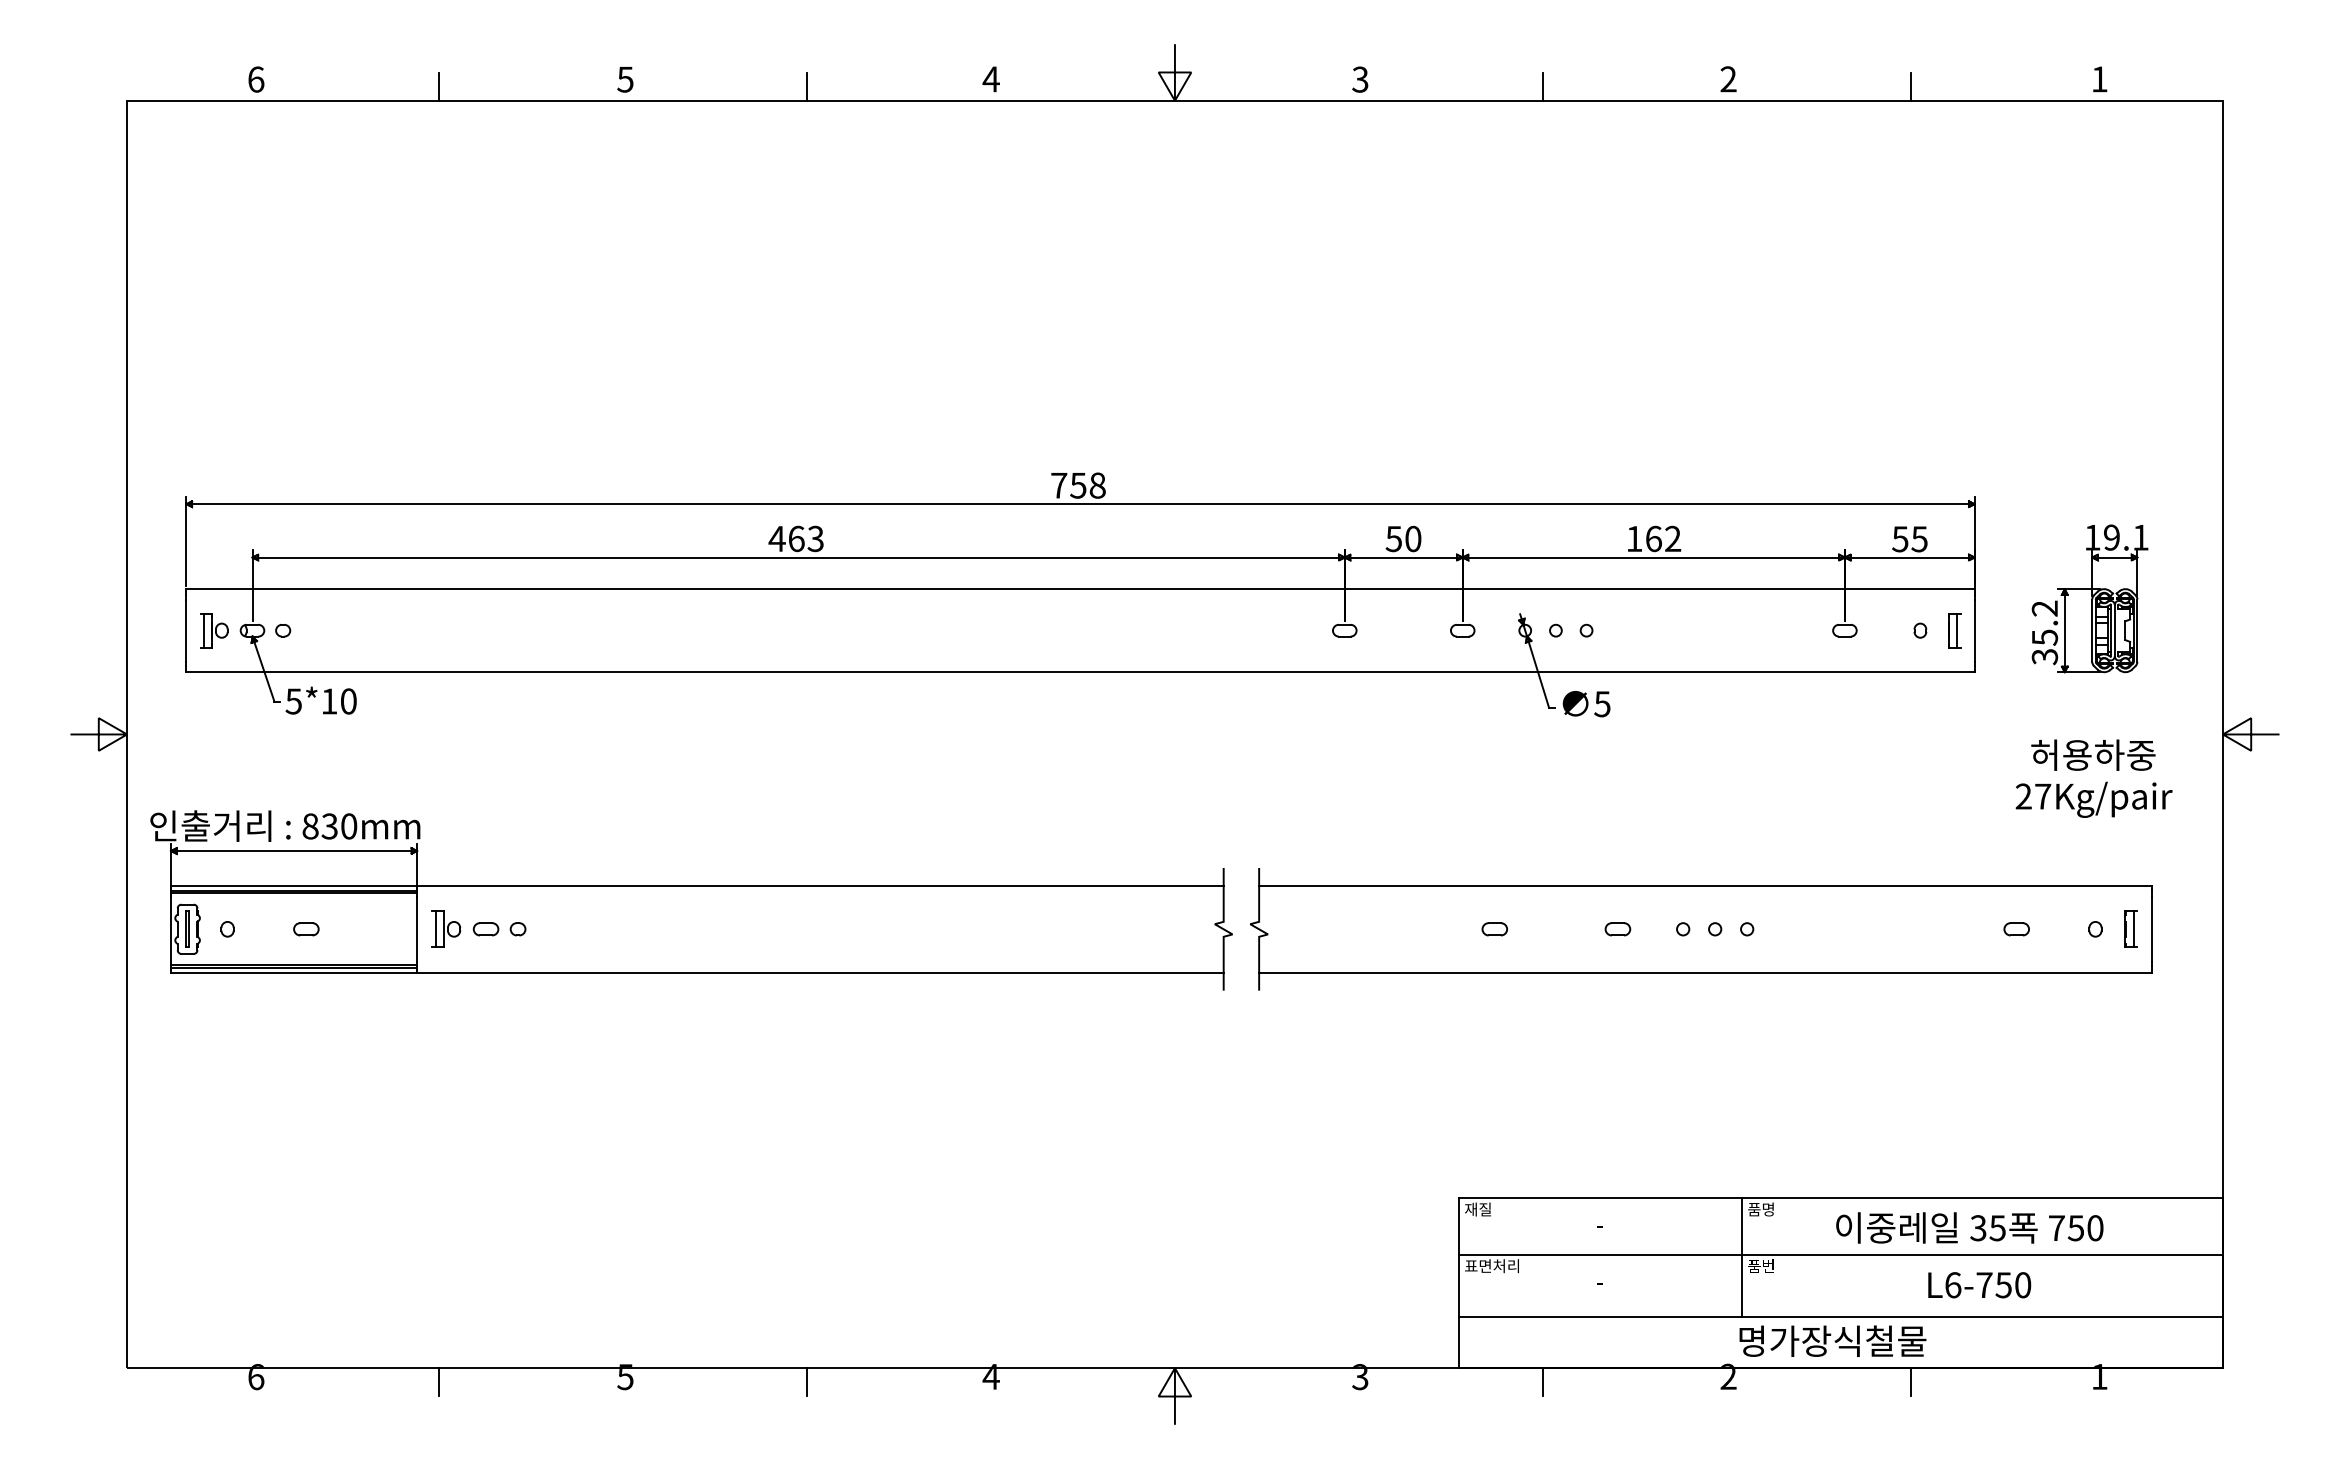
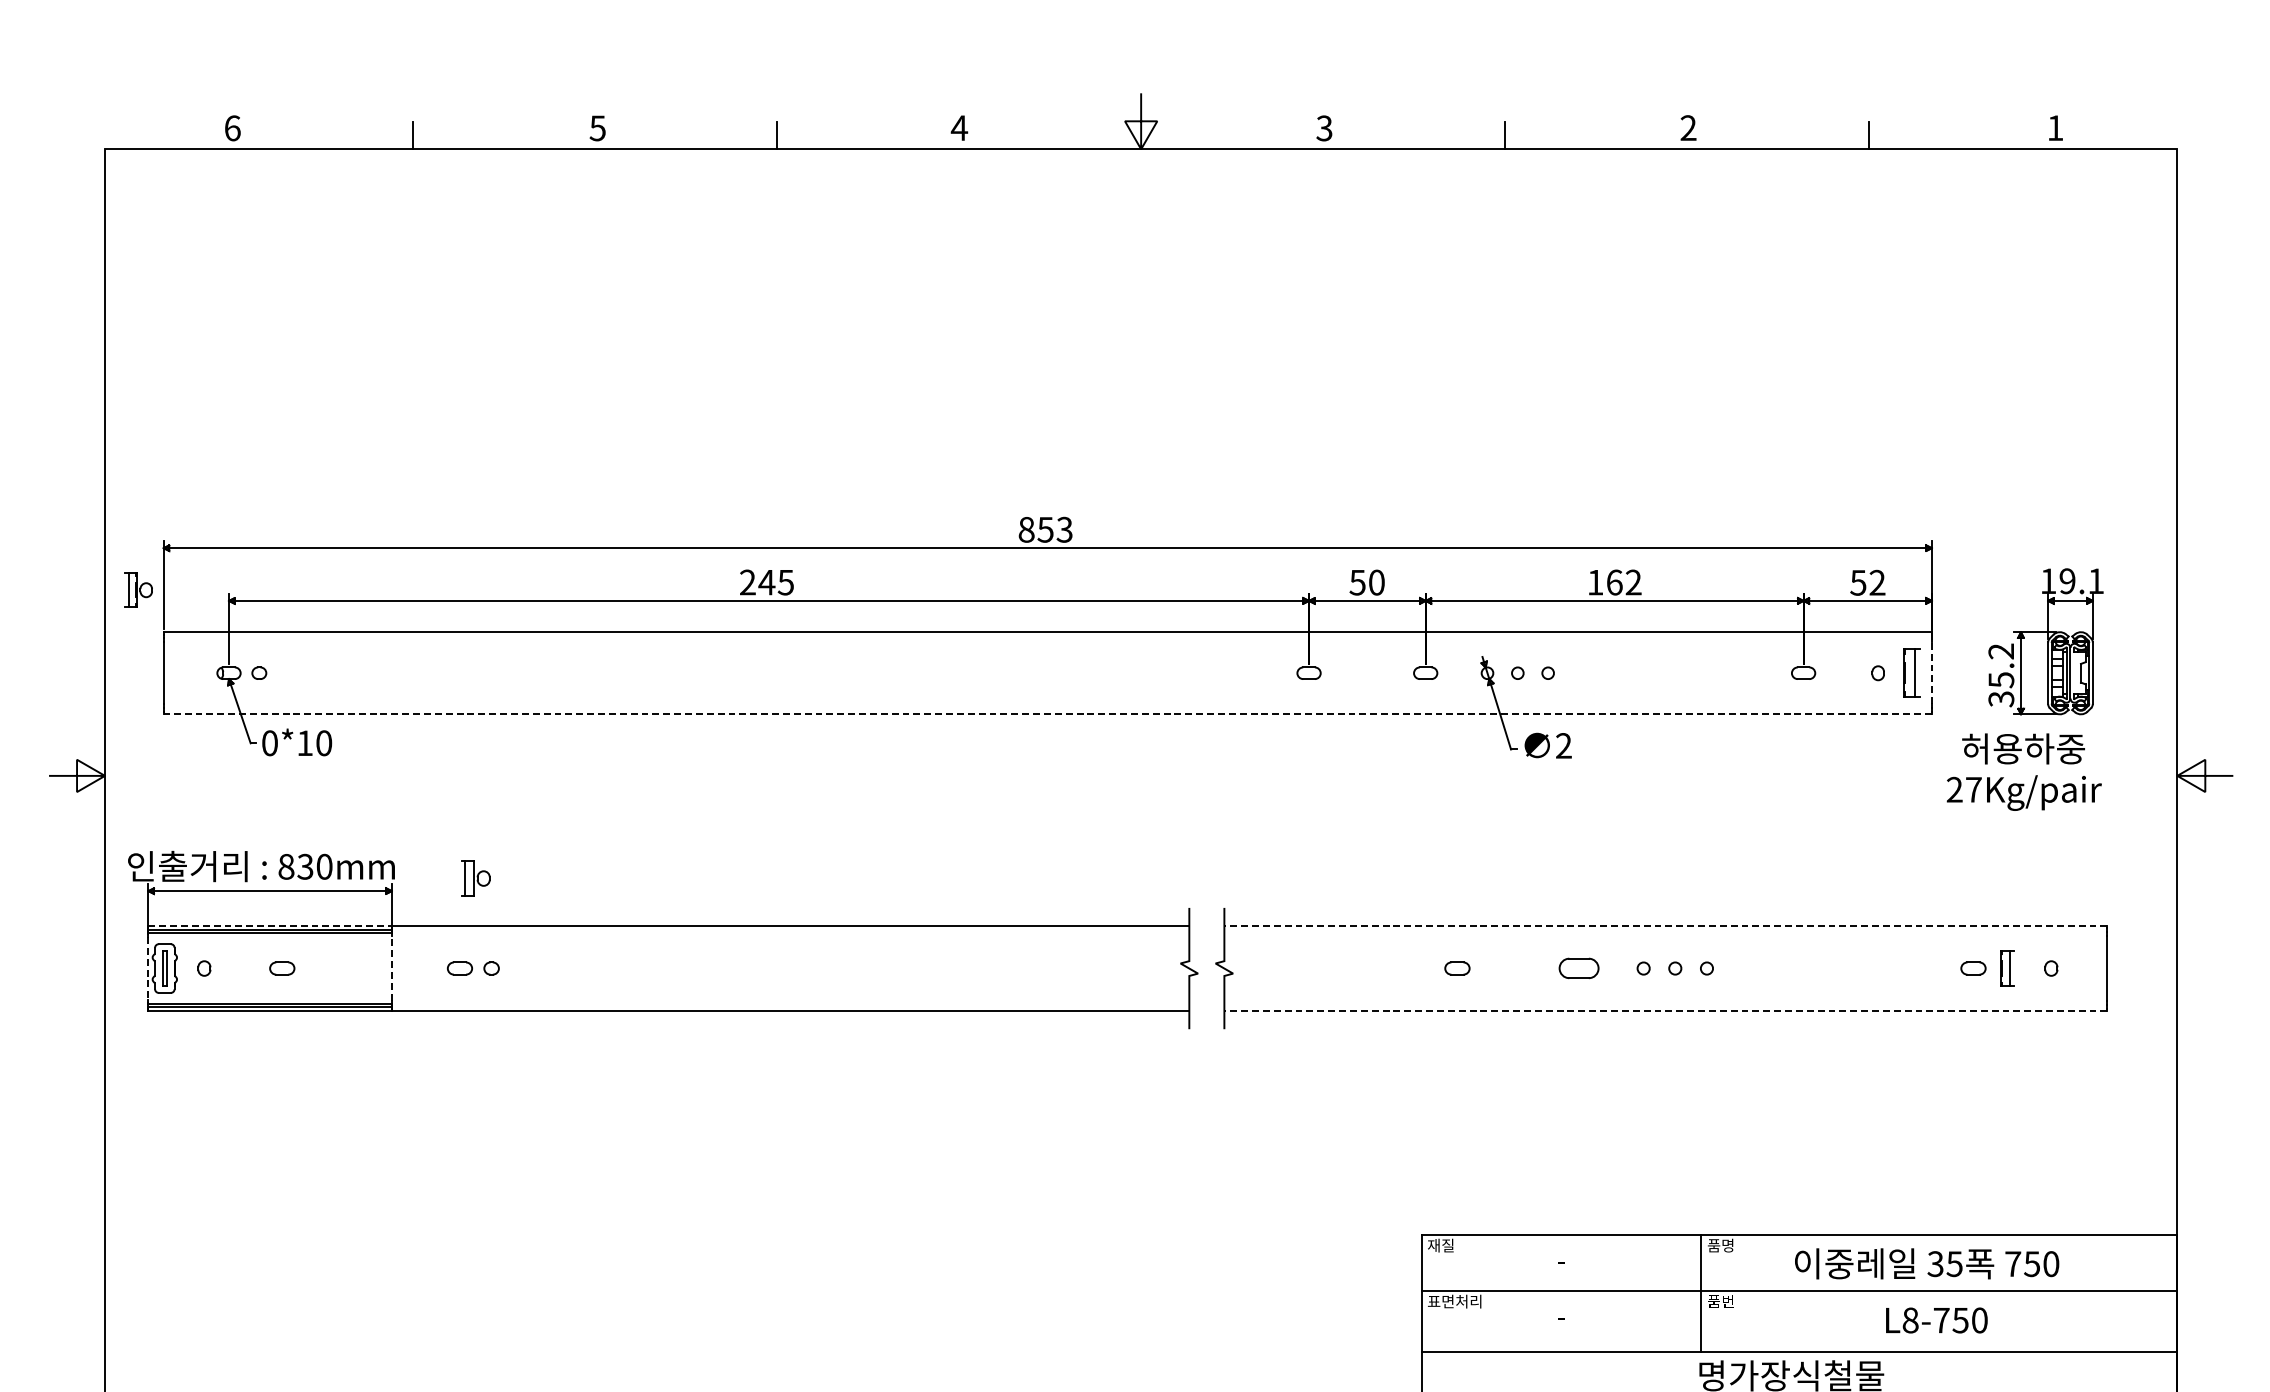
text: (1078, 485) -> (1045, 529), 758 -> 853
text: (795, 538) -> (765, 582), 463 -> 245
text: (1919, 539) -> (1877, 583), 55 -> 52
part: (214, 630) -> (139, 590), moved
part: (1954, 630) -> (1911, 673), size x1.4
line: (1974, 630) -> (1931, 673), solid -> dashed
line: (1080, 672) -> (1047, 714), solid -> dashed
text: (293, 701) -> (269, 743), 5*10 -> 0*10
text: (1602, 704) -> (1563, 746), 5 -> 2
text: (2093, 778) -> (2023, 771), moved
line: (294, 885) -> (270, 925), solid -> dashed
line: (1705, 885) -> (1665, 925), solid -> dashed
part: (446, 928) -> (476, 877), moved
part: (2130, 928) -> (2006, 967), moved
line: (170, 929) -> (147, 968), solid -> dashed
line: (417, 929) -> (392, 968), solid -> dashed
part: (1617, 929) -> (1578, 968), size x1.6
line: (1705, 972) -> (1665, 1011), solid -> dashed
text: (1953, 1285) -> (1910, 1320), L6-750 -> L8-750

